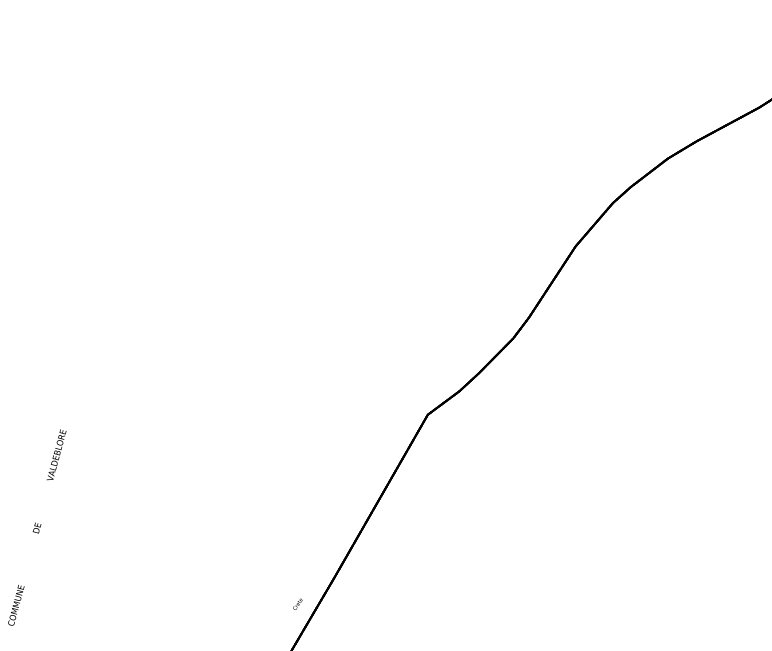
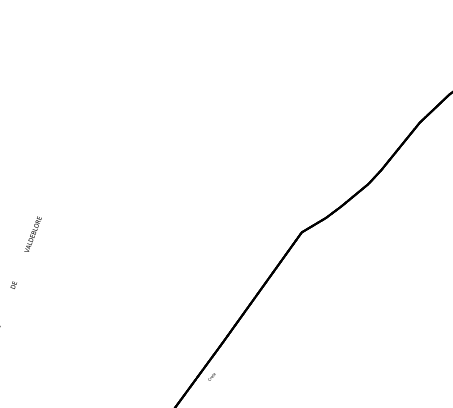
text: (297, 603) -> (211, 376), moved

